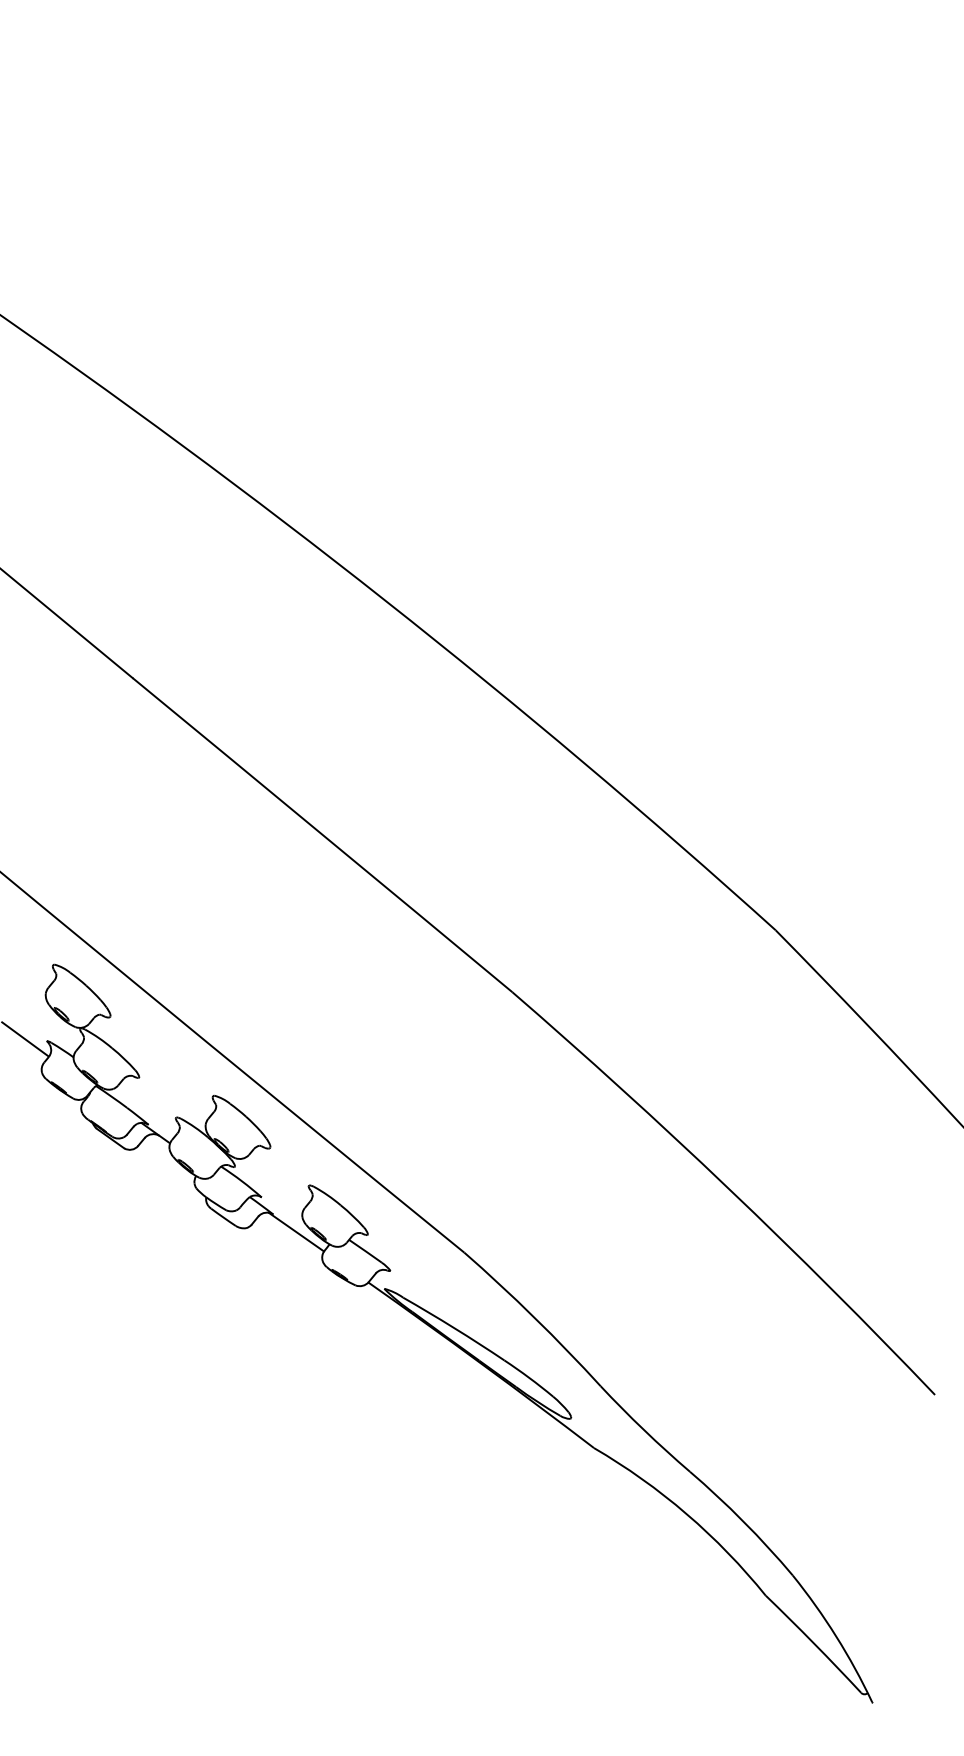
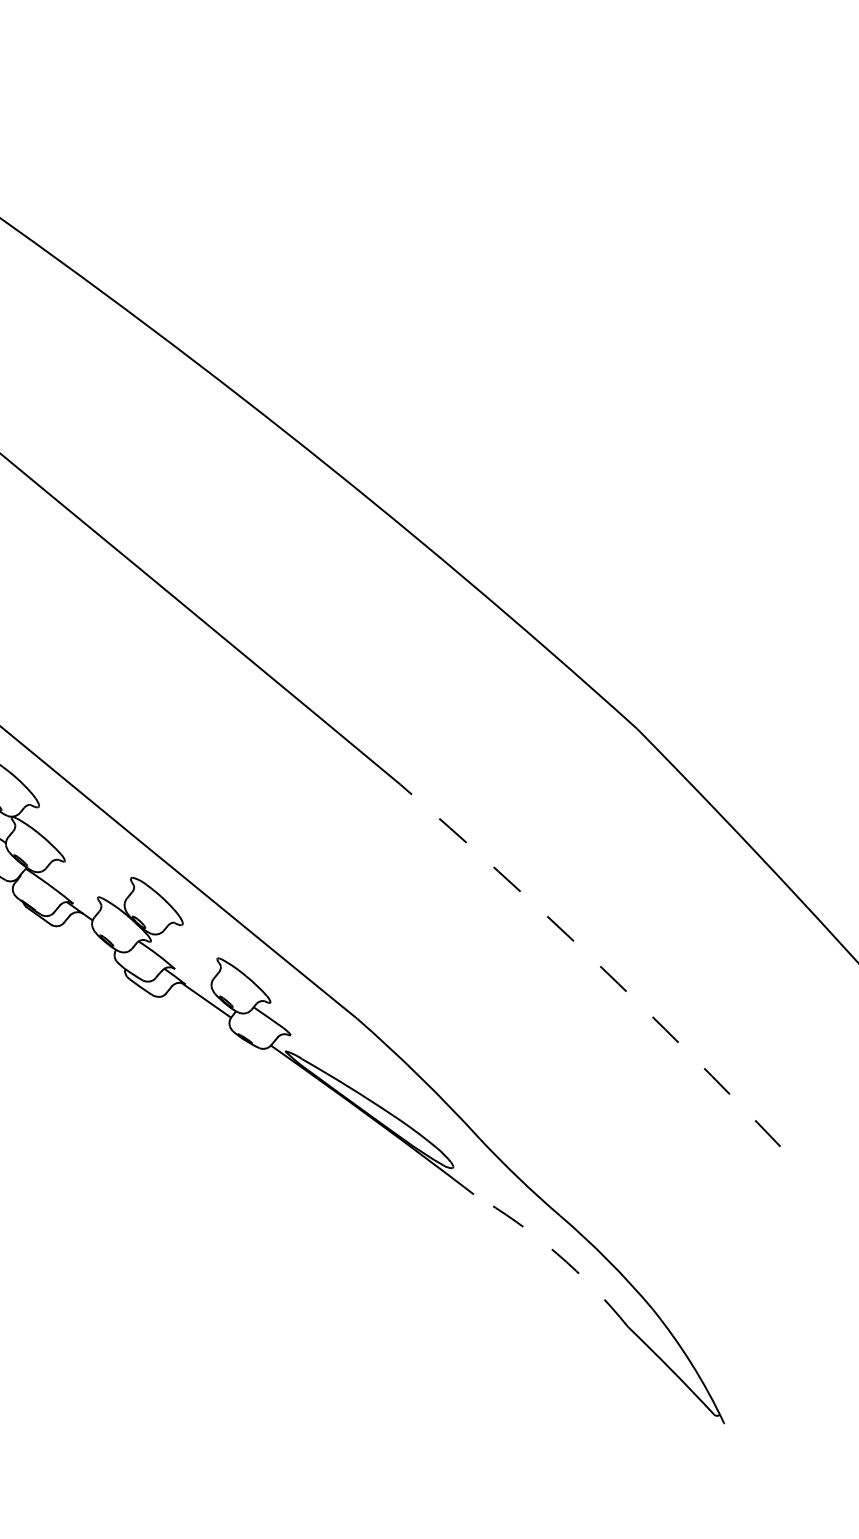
arc: (728, 1188) -> (594, 961), solid -> dashed
arc: (686, 1514) -> (556, 1254), solid -> dashed

